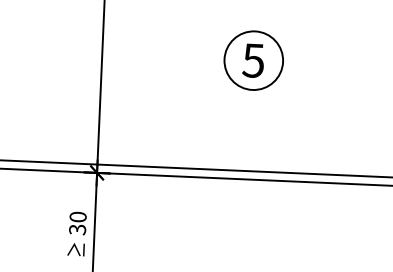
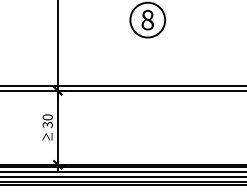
text: (253, 61) -> (147, 20), 5 -> 8

